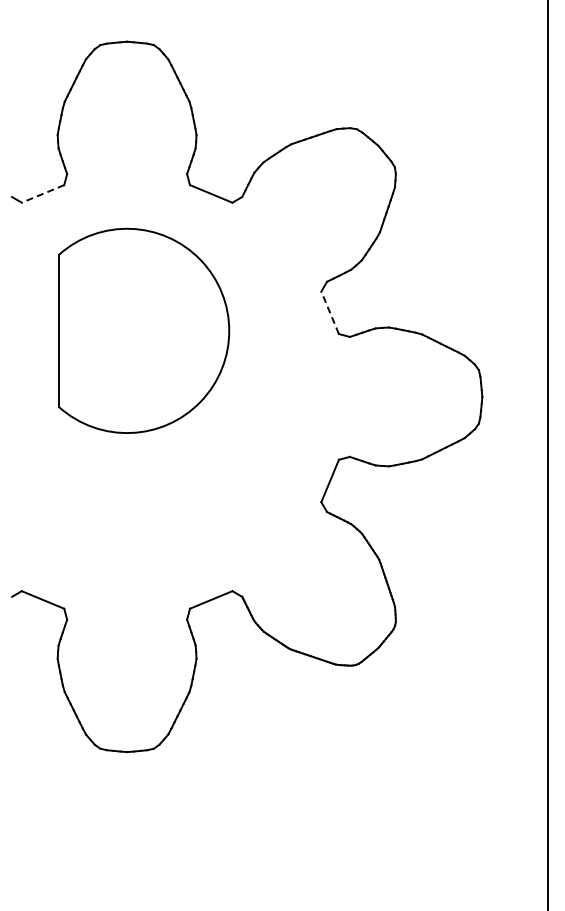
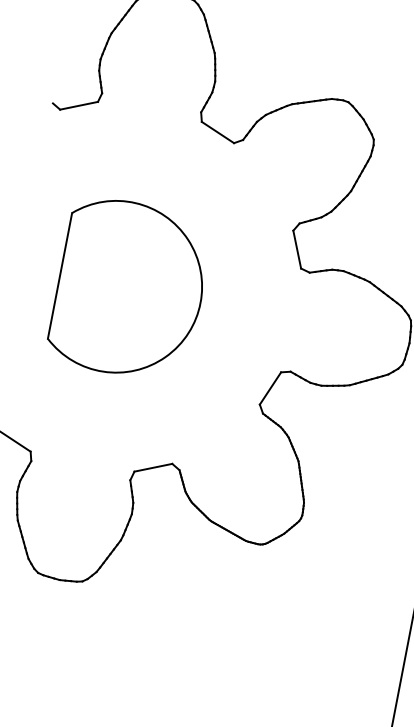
line: (43, 193) -> (79, 105), dashed -> solid
line: (330, 312) -> (297, 249), dashed -> solid
part: (144, 330) -> (130, 289), moved

